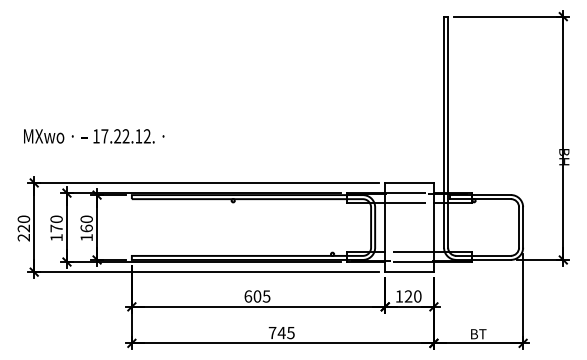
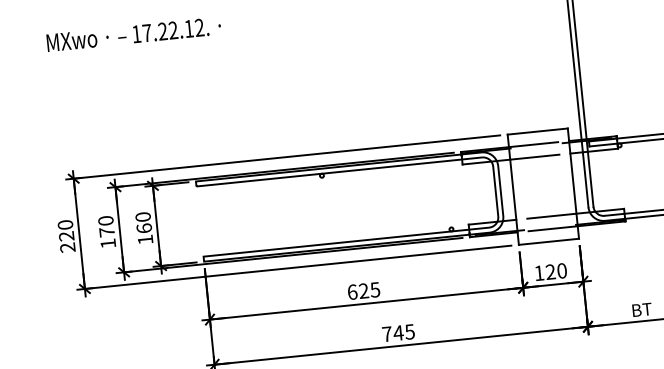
text: (94, 136) -> (134, 34), moved
text: (257, 296) -> (363, 291), 605 -> 625

